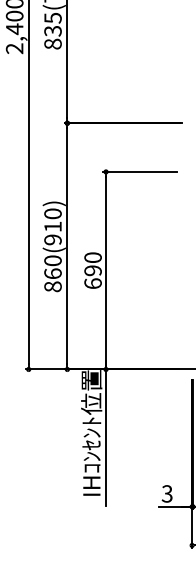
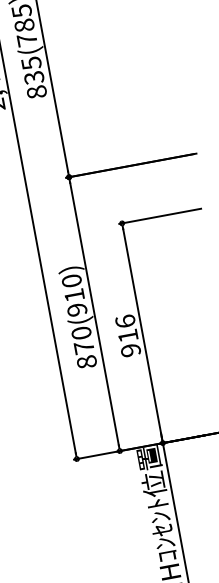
text: (92, 270) -> (127, 335), 690 -> 916
text: (52, 273) -> (83, 347), 860(910) -> 870(910)

